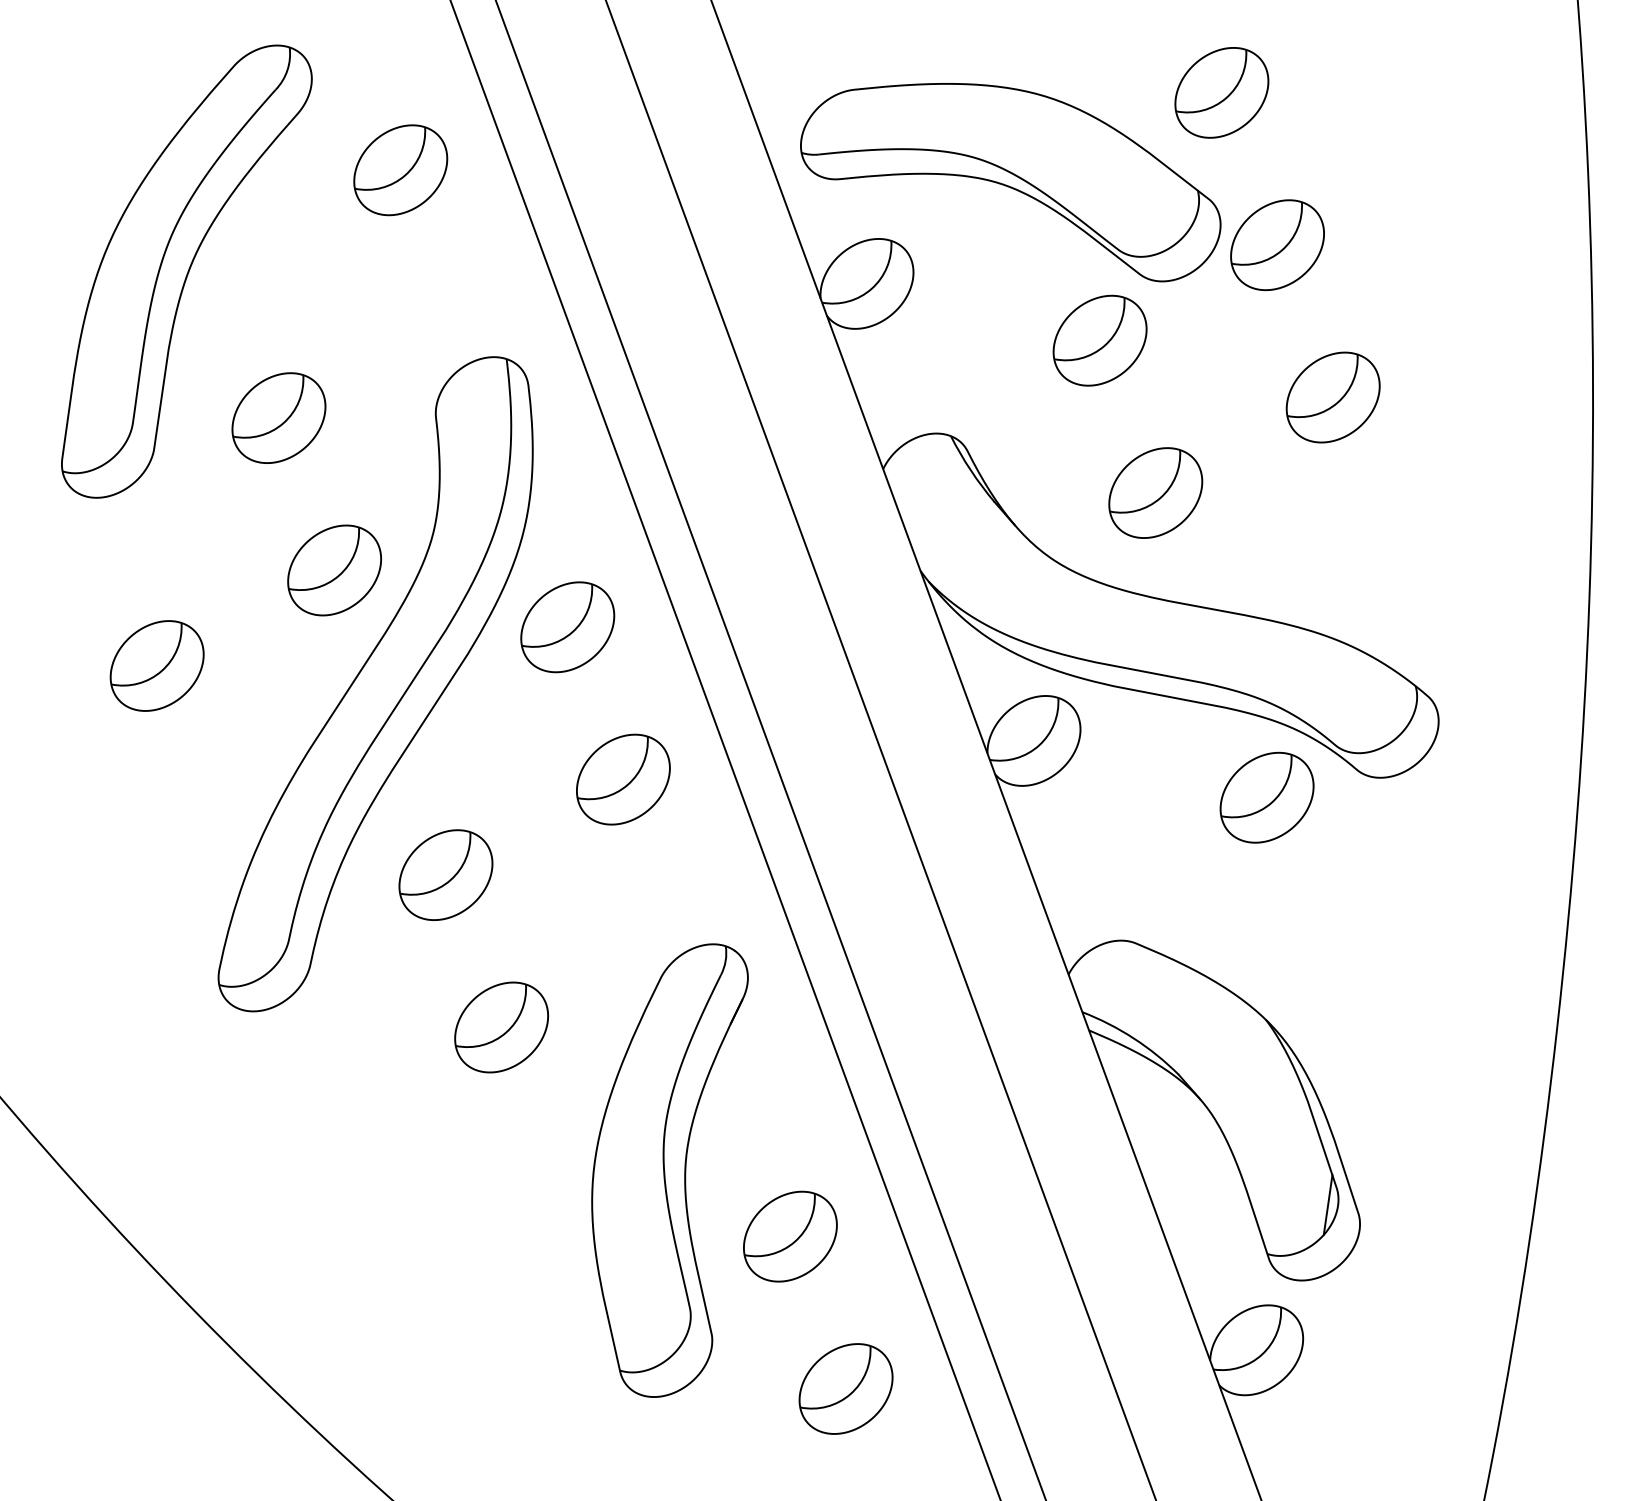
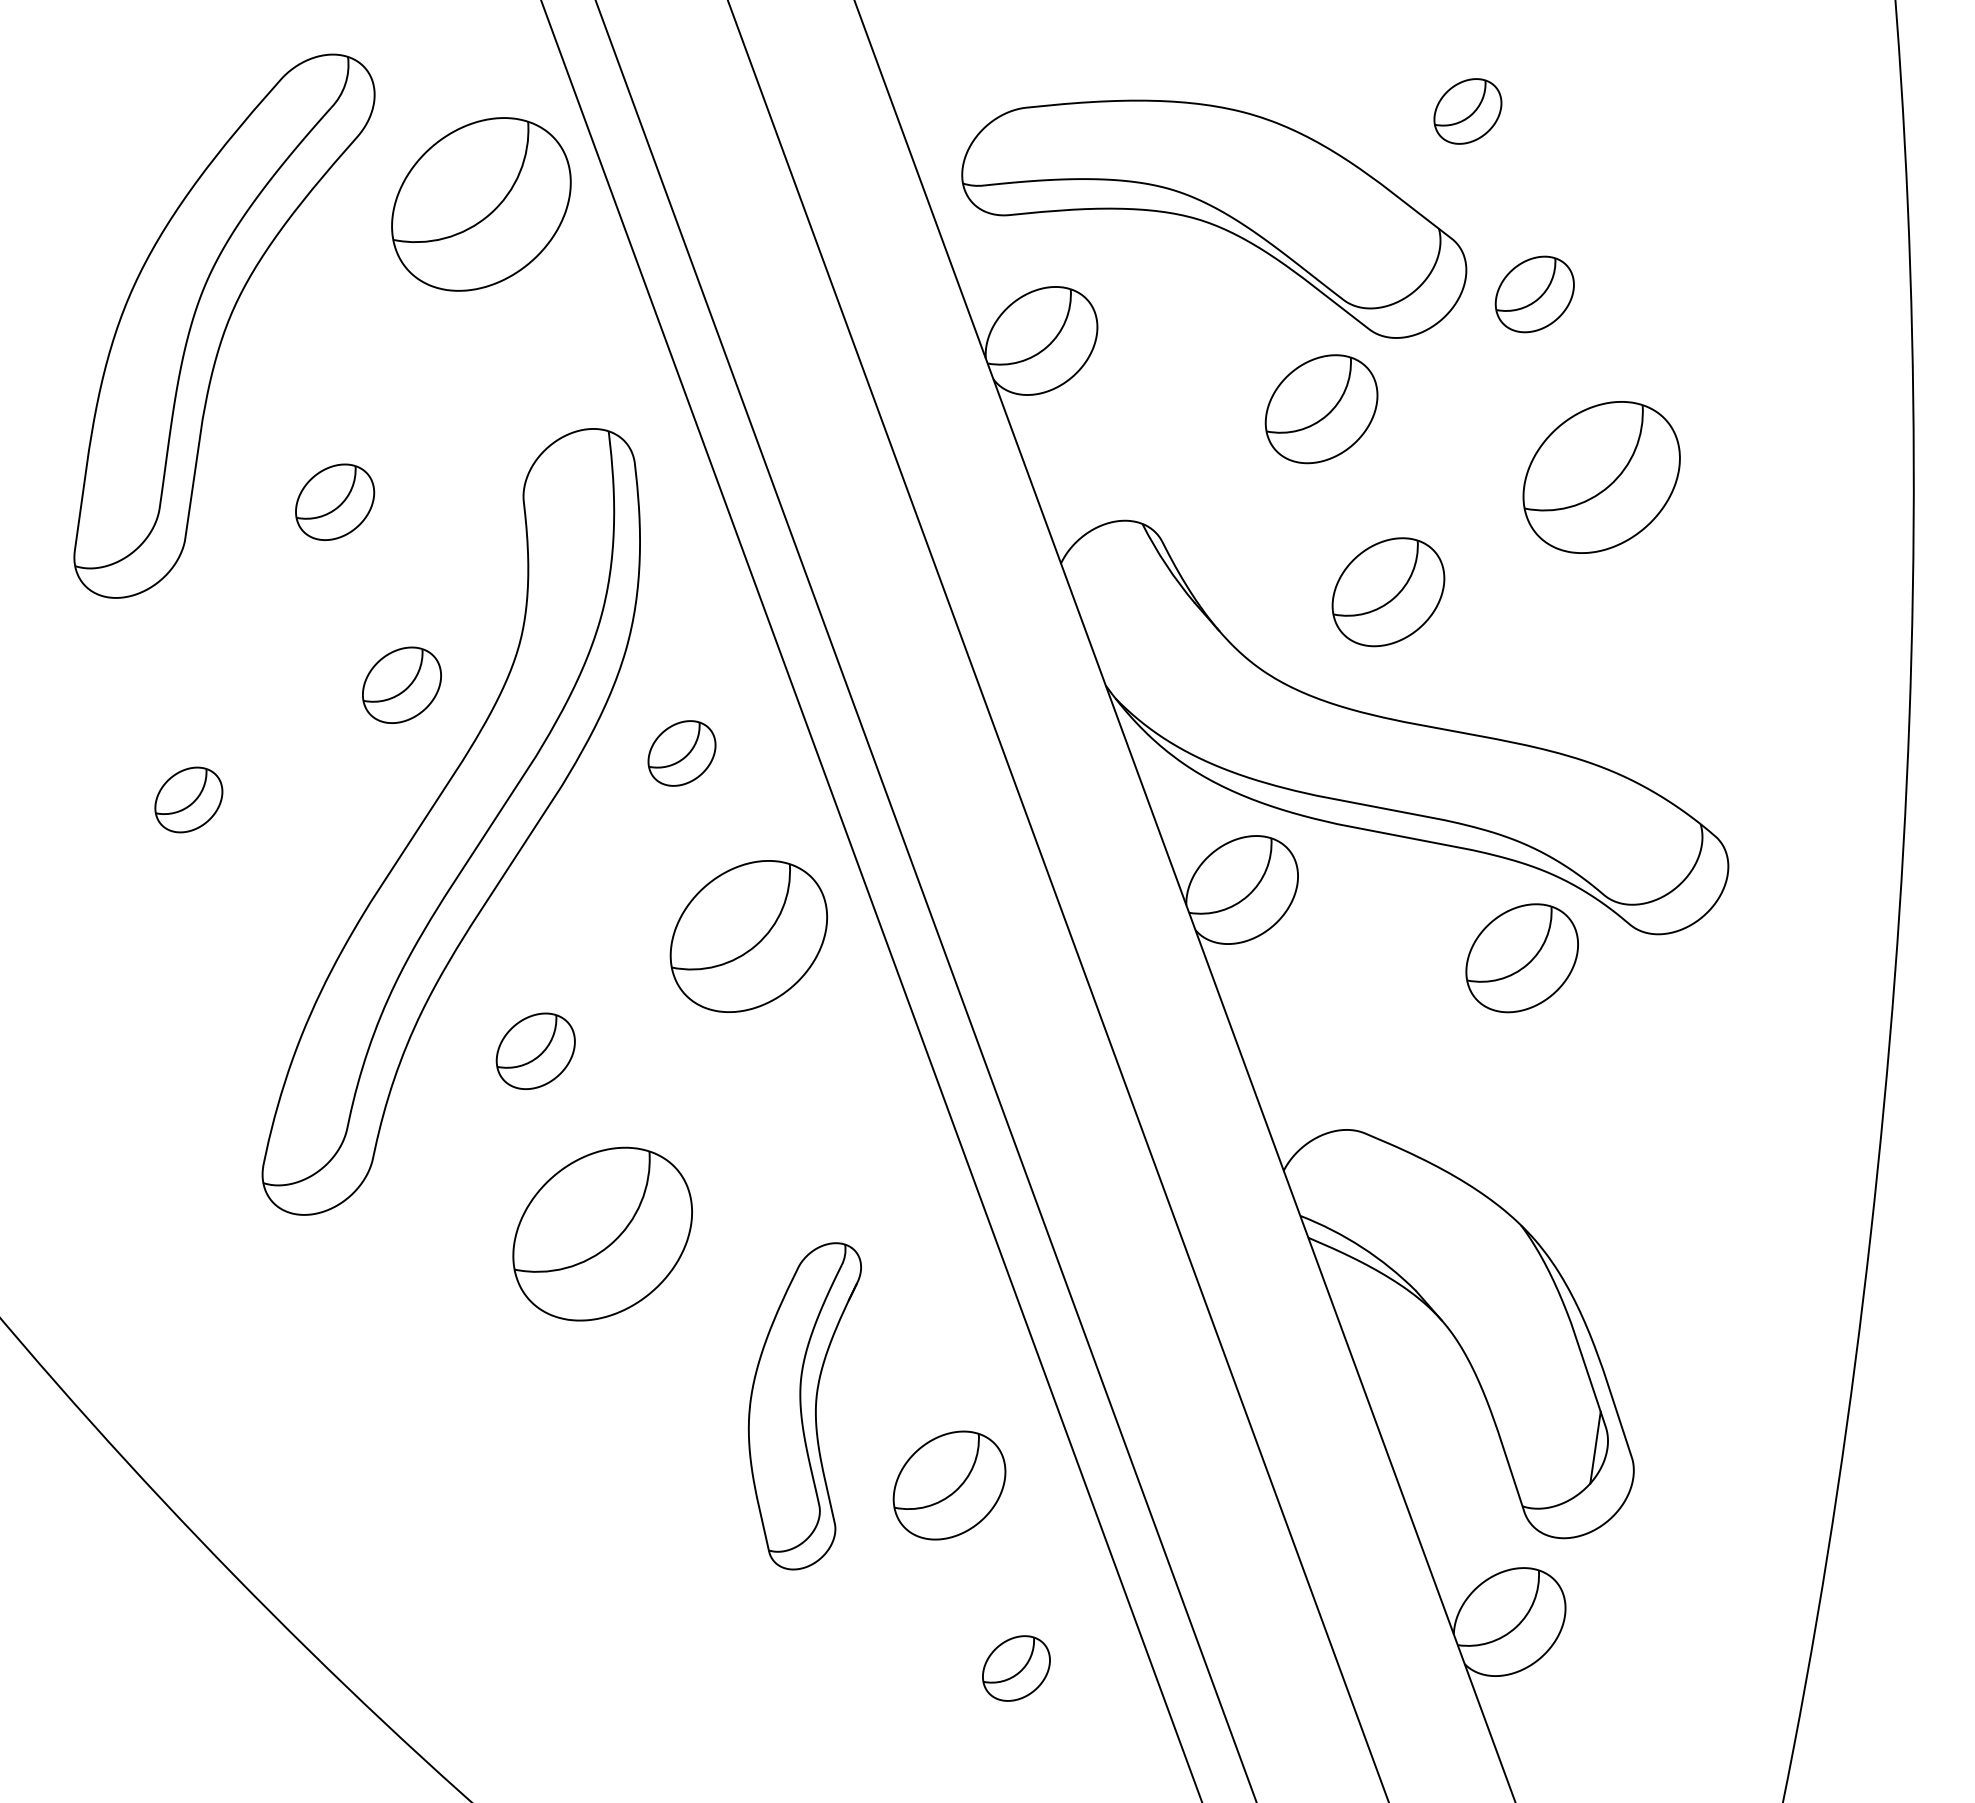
part: (1221, 92) -> (1467, 111), size x0.6
part: (400, 170) -> (481, 204), size x1.6
part: (1277, 245) -> (1534, 294), size x0.7
part: (1333, 397) -> (1601, 477), size x1.4
part: (278, 418) -> (334, 502), size x0.7
part: (334, 570) -> (401, 685), size x0.7
part: (567, 627) -> (681, 753), size x0.6
part: (156, 665) -> (188, 799), size x0.6
part: (623, 779) -> (748, 936), size x1.4
part: (445, 875) -> (535, 1051), size x0.7
part: (501, 1027) -> (602, 1234), size x1.6
part: (669, 1170) -> (804, 1406), size x0.6
part: (846, 1388) -> (1016, 1668), size x0.6

